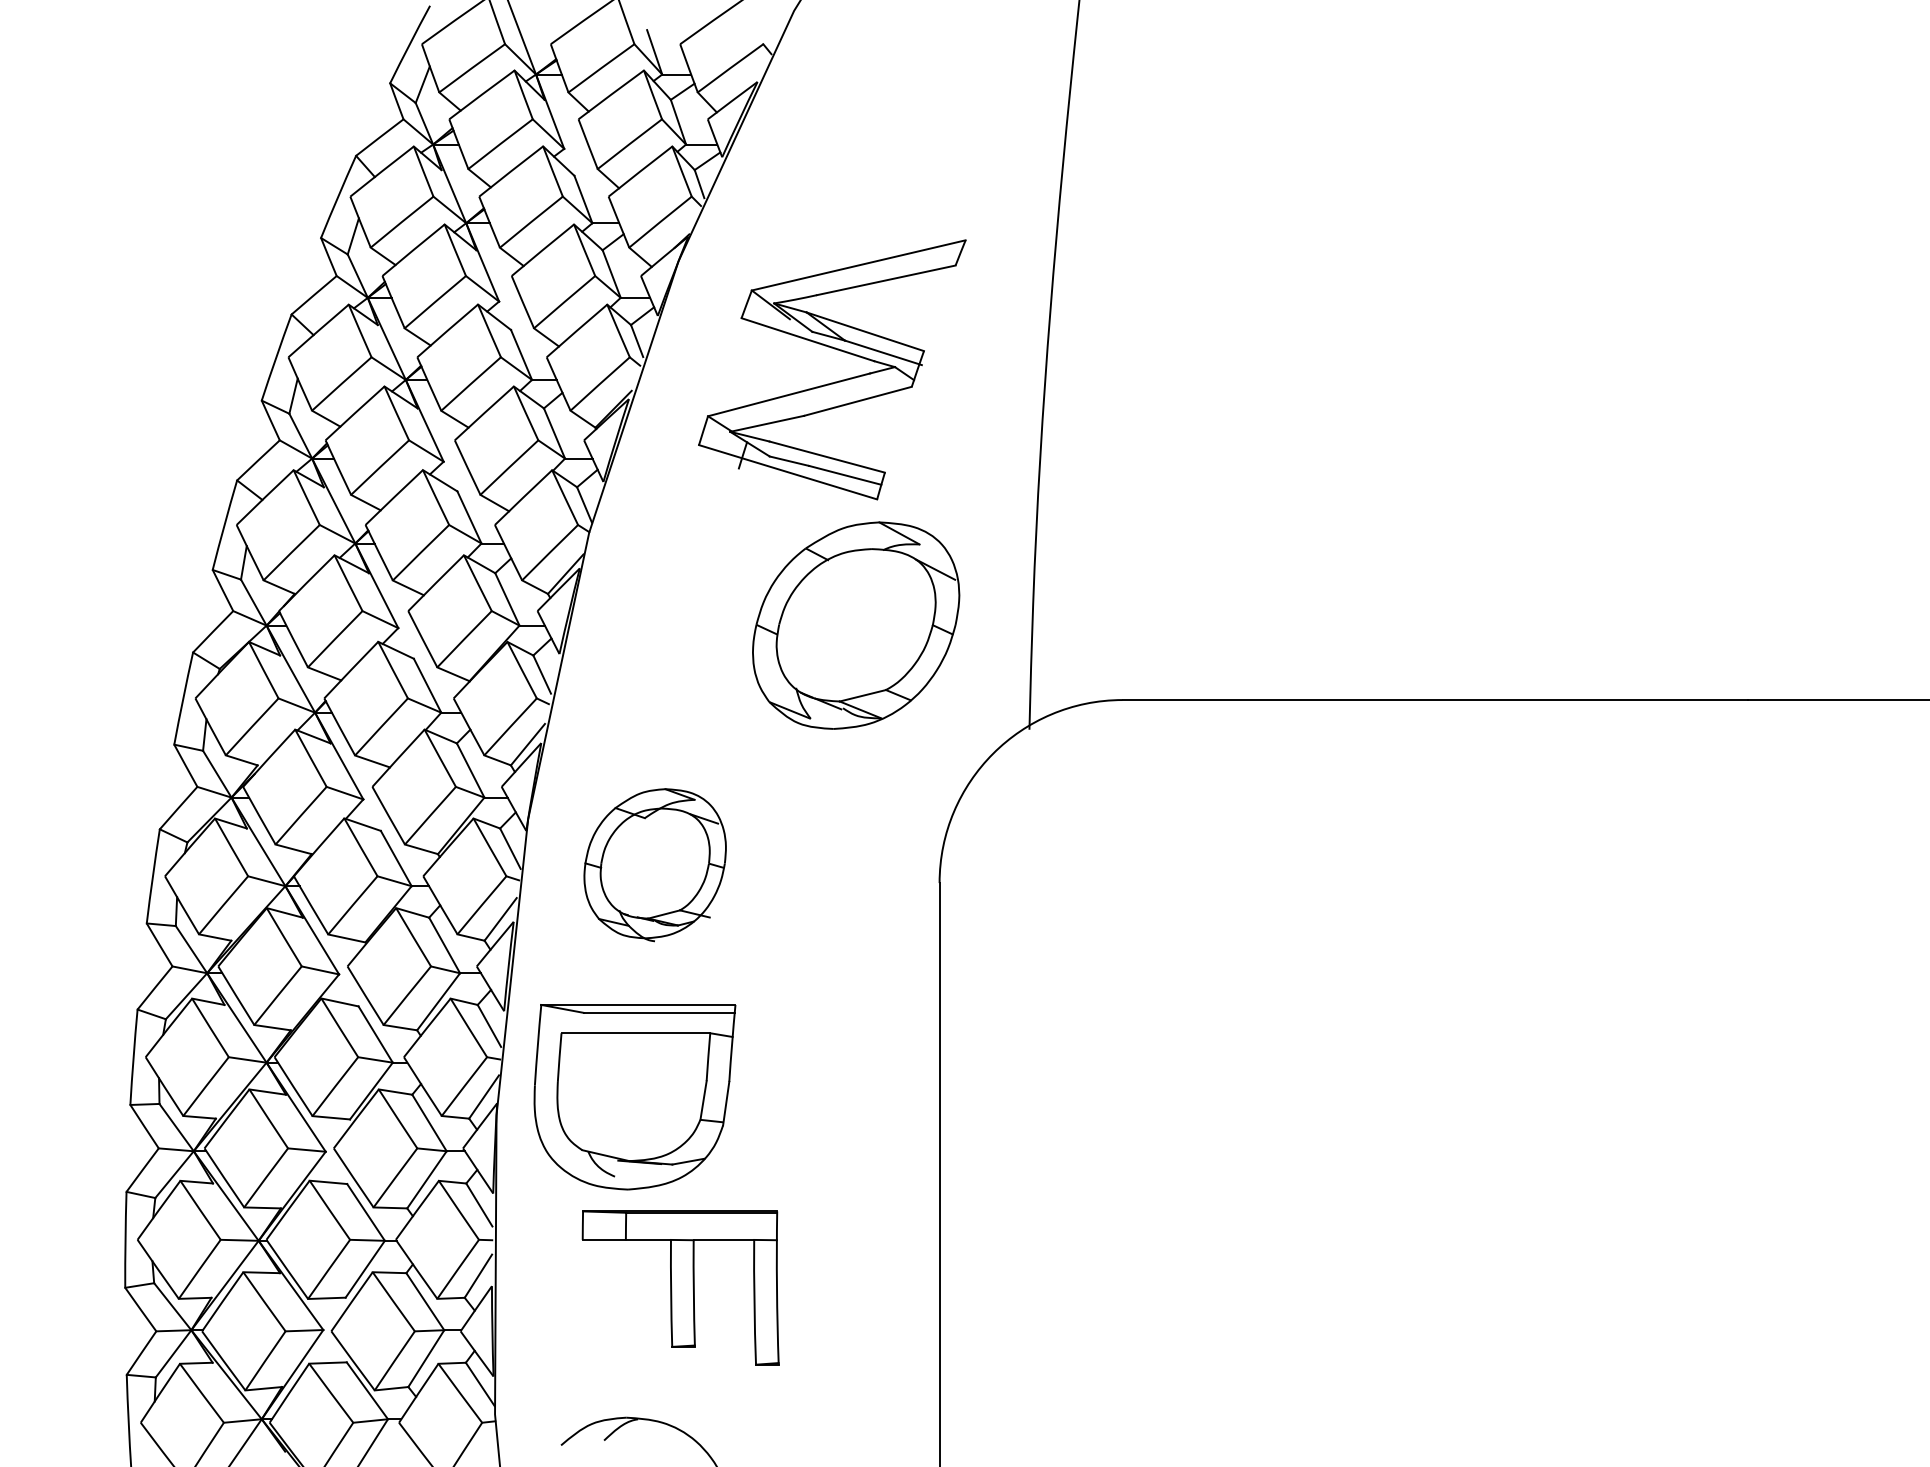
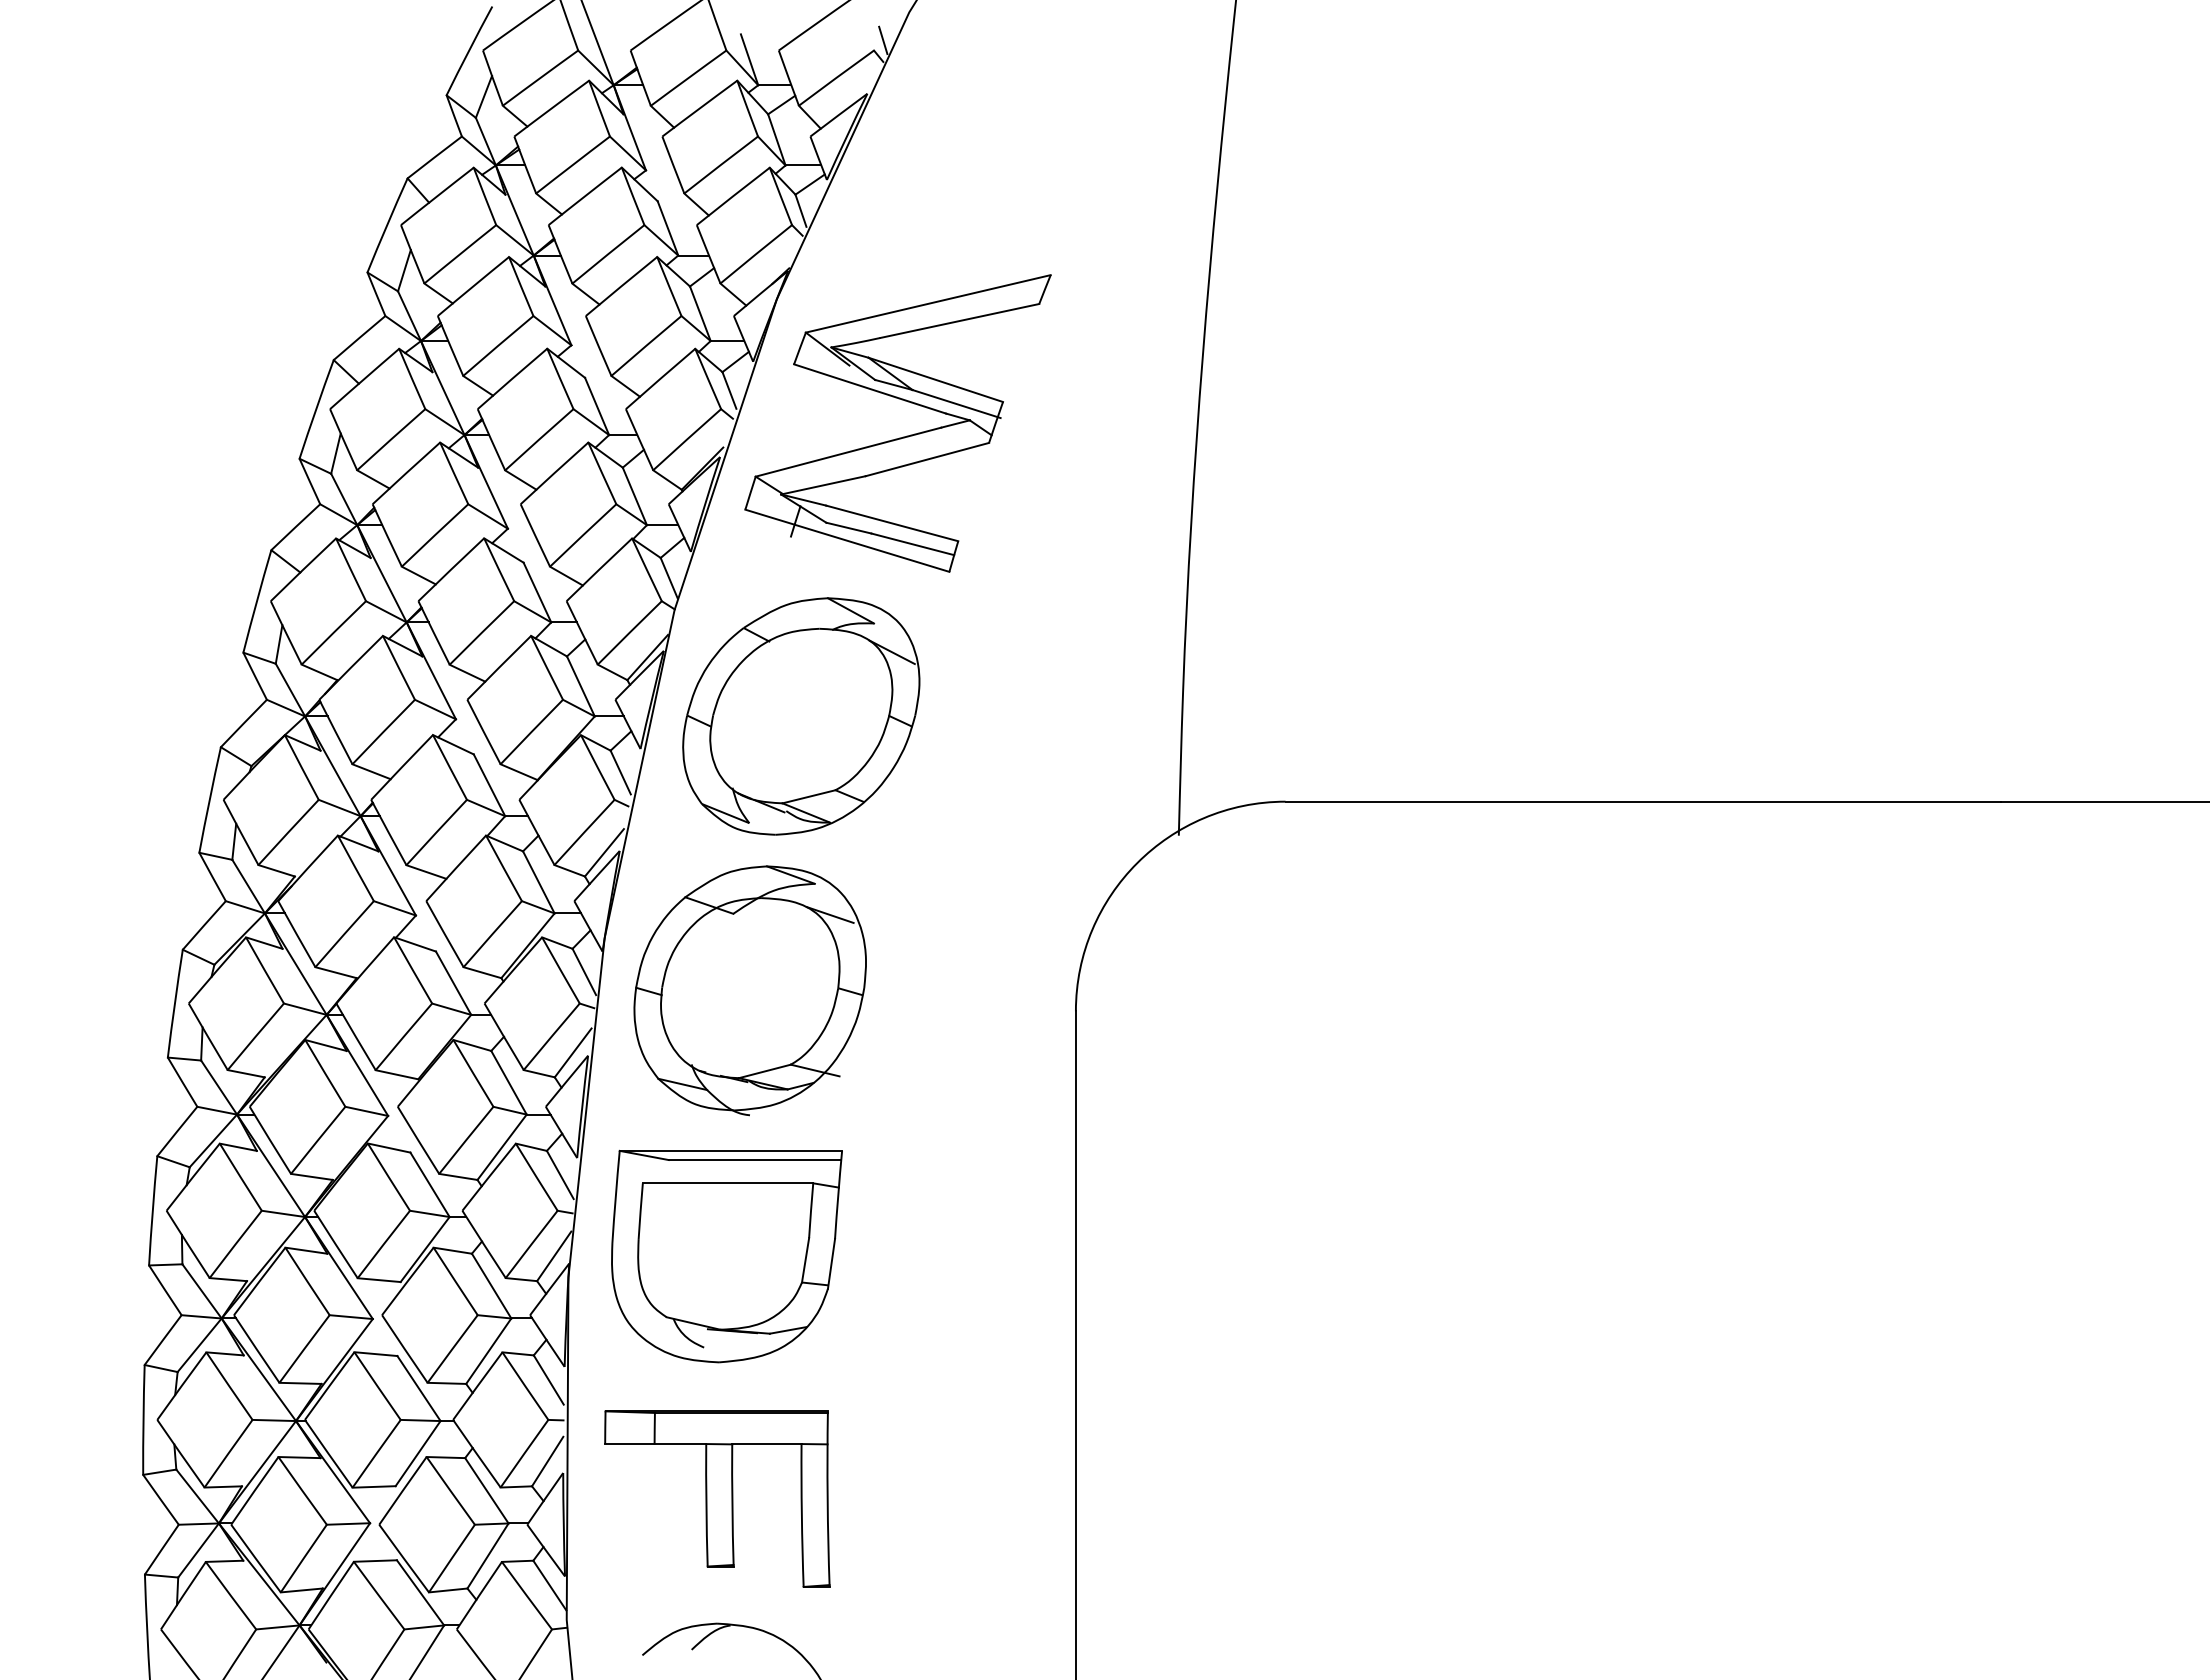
line: (771, 35) -> (883, 40), added
part: (833, 382) -> (899, 437), moved
part: (856, 625) -> (801, 716), moved
part: (654, 864) -> (749, 990), size x1.43
part: (680, 1287) -> (717, 1498), moved

